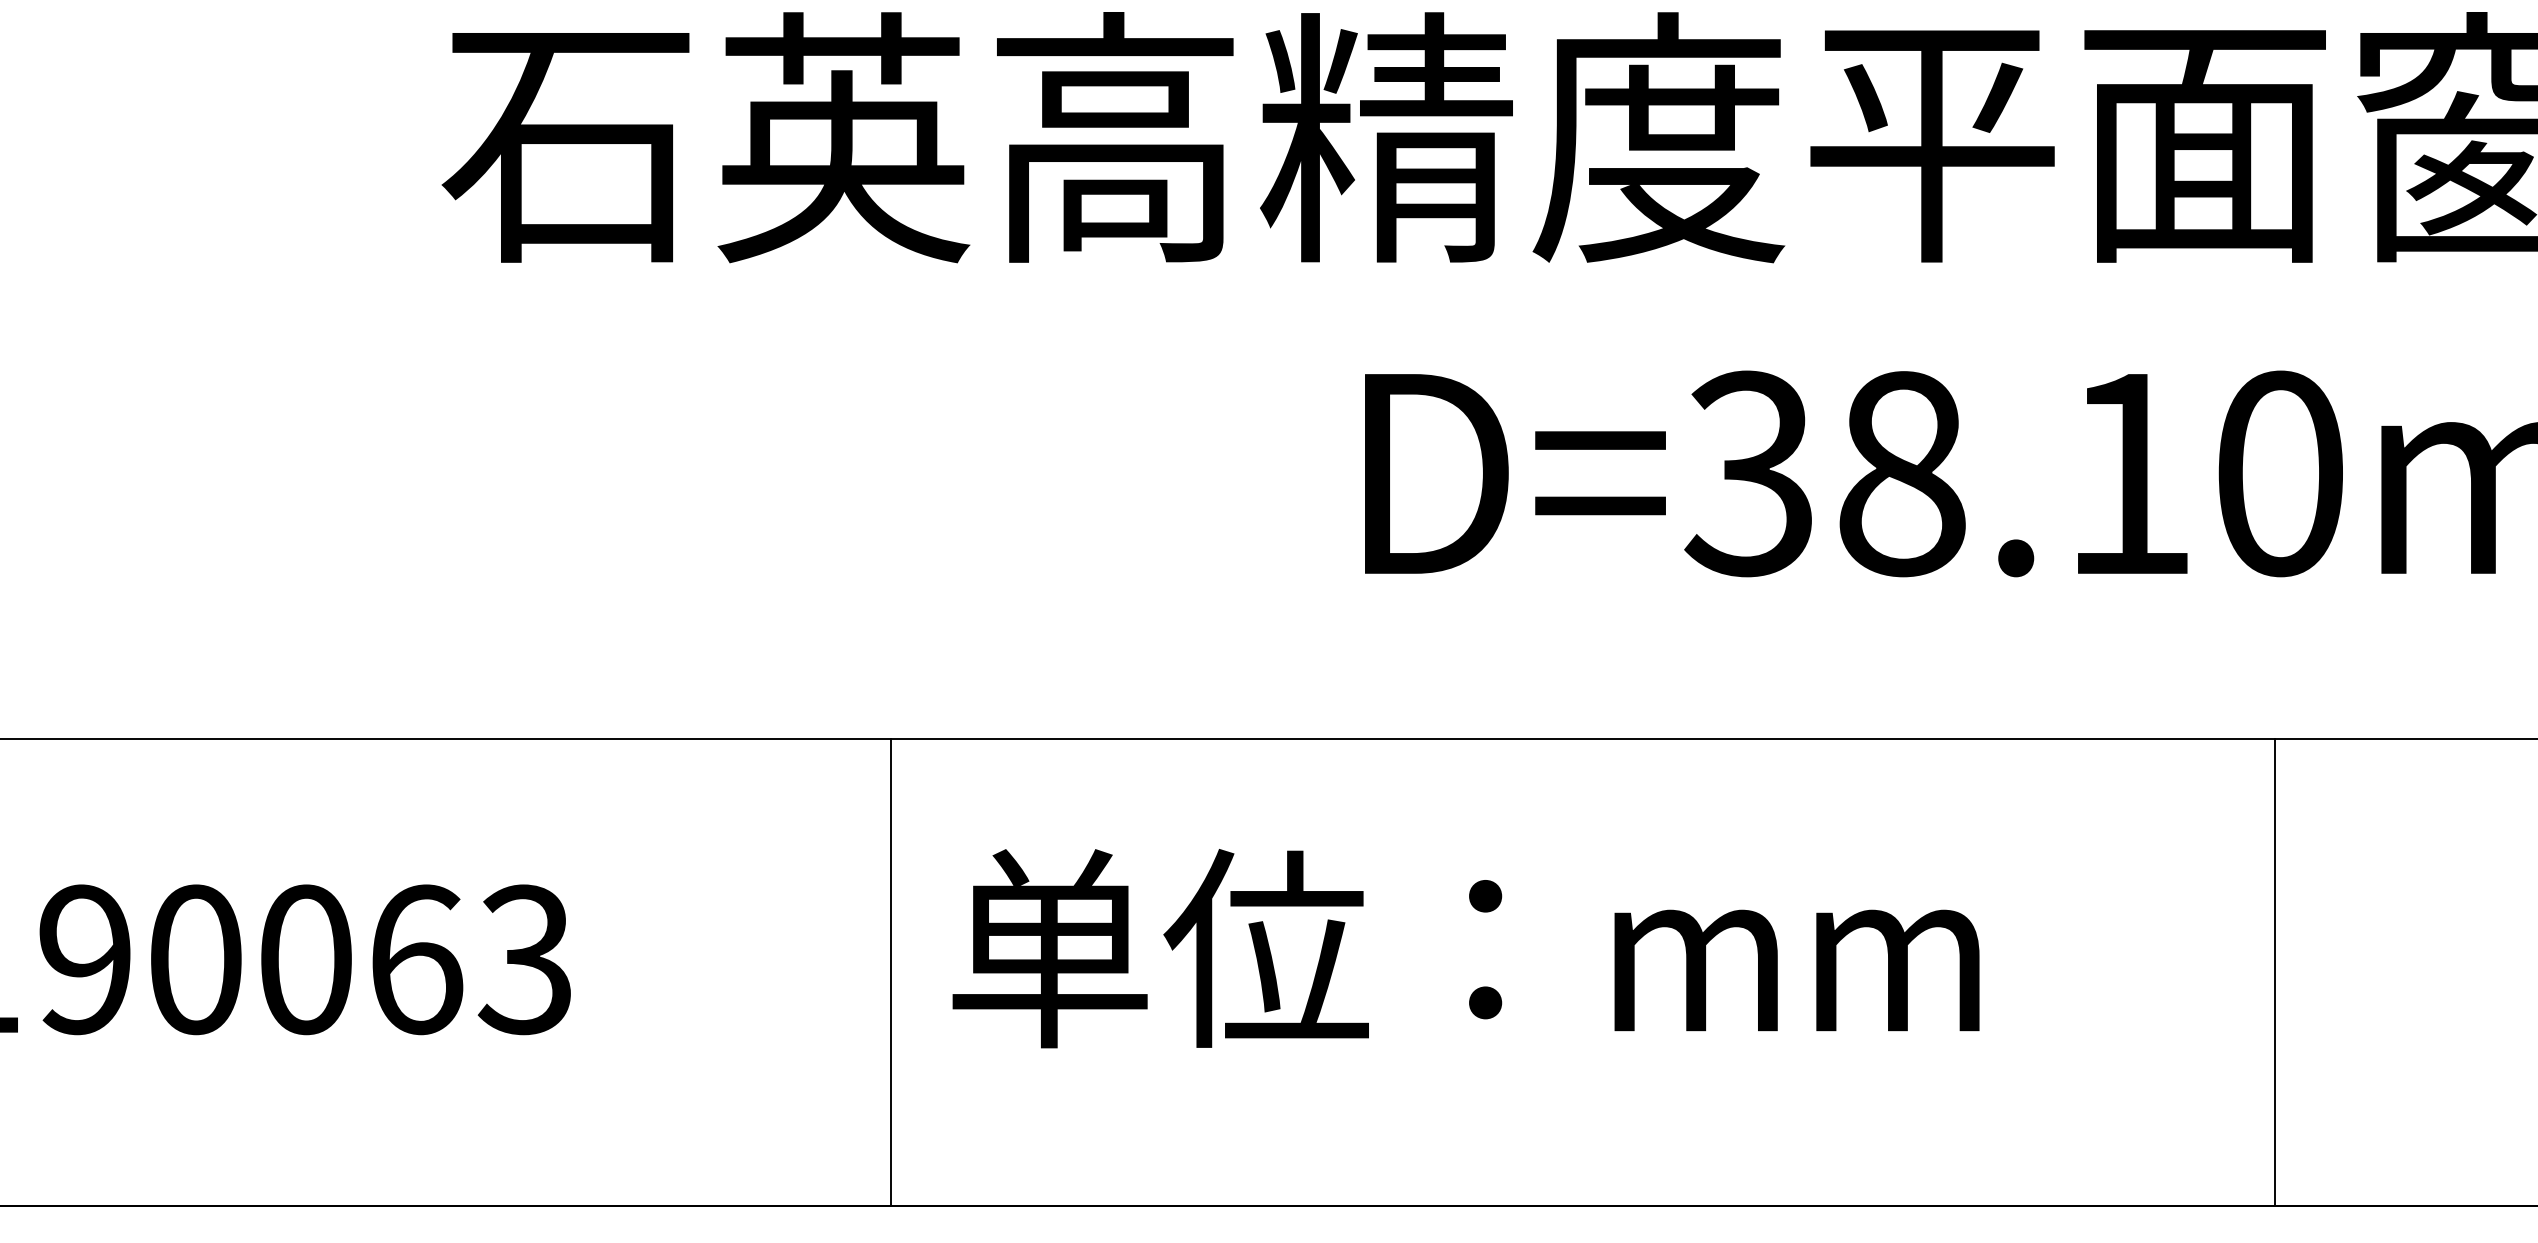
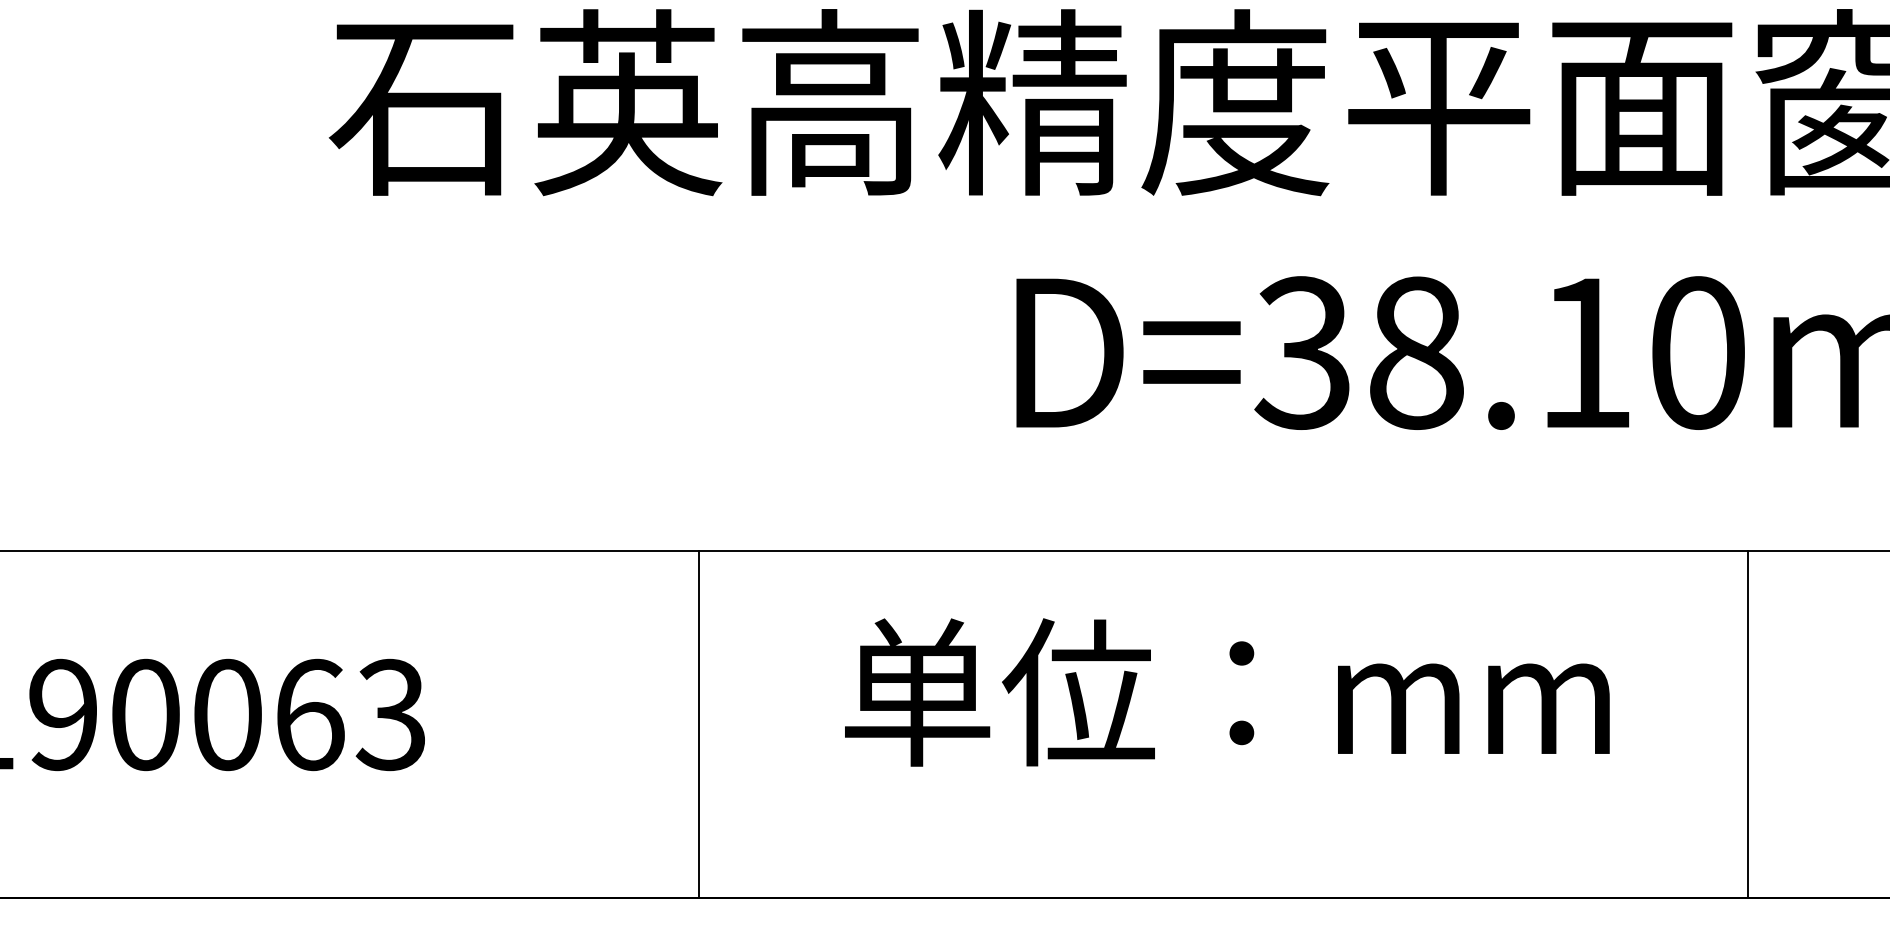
text: (1465, 948) -> (1226, 692), moved
line: (891, 972) -> (699, 724), moved
line: (2275, 972) -> (1748, 724), moved

